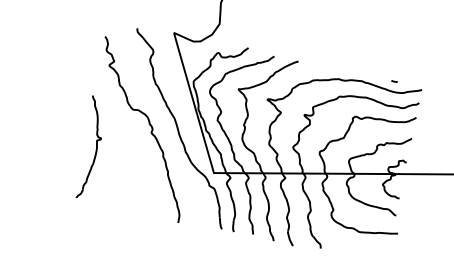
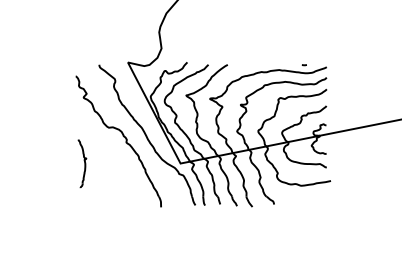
part: (90, 147) -> (82, 163), size x0.6

